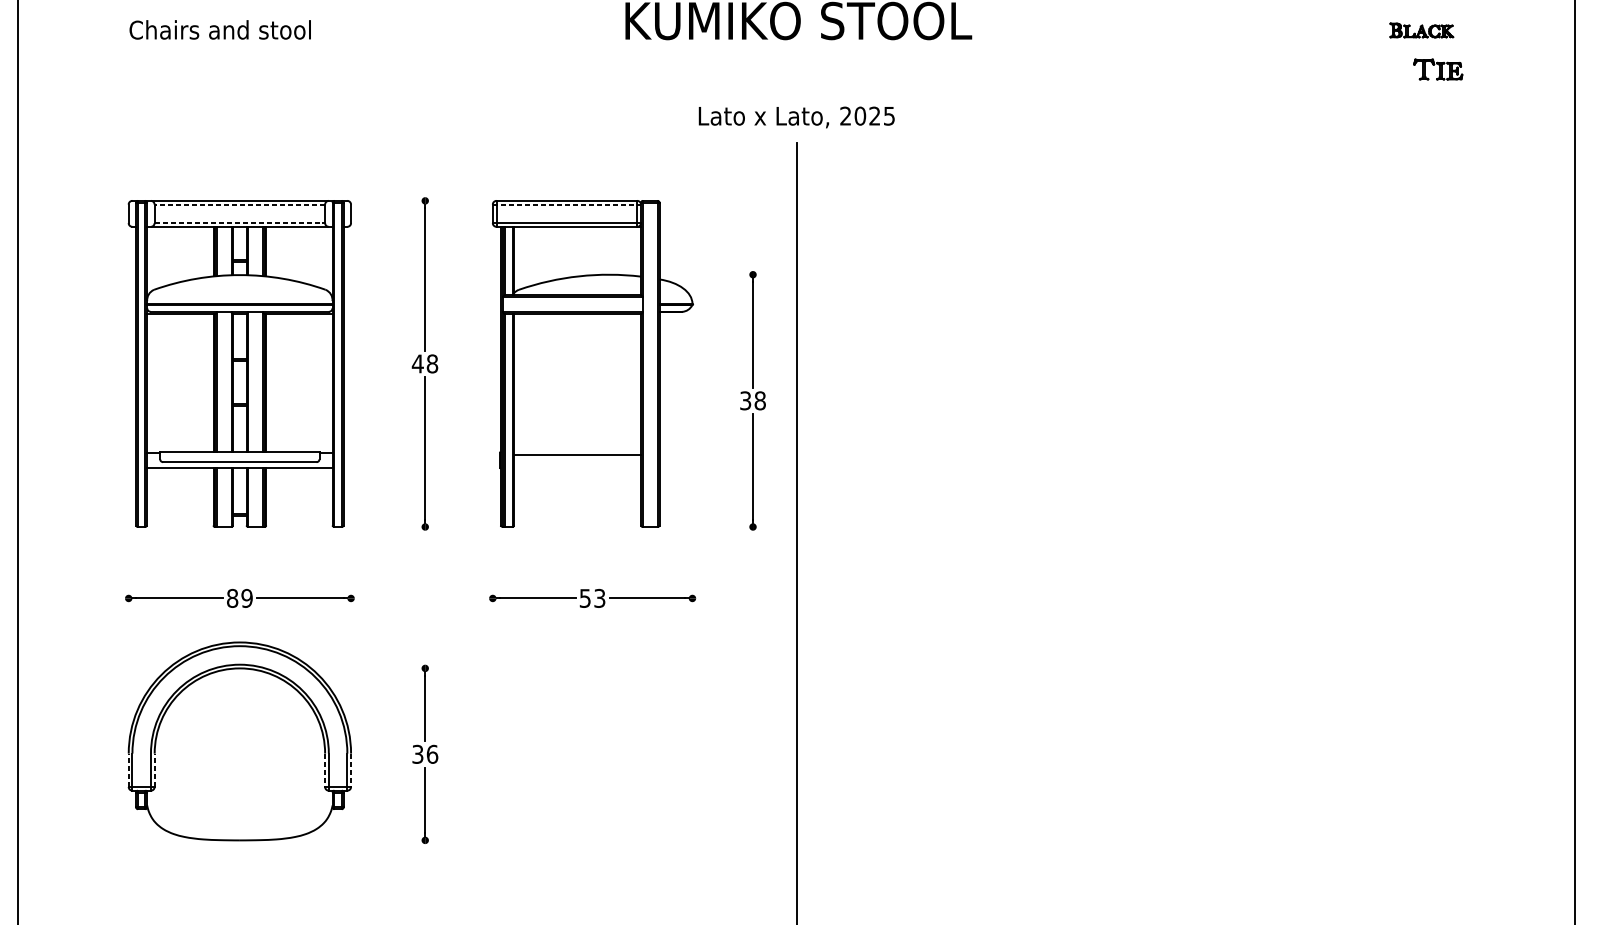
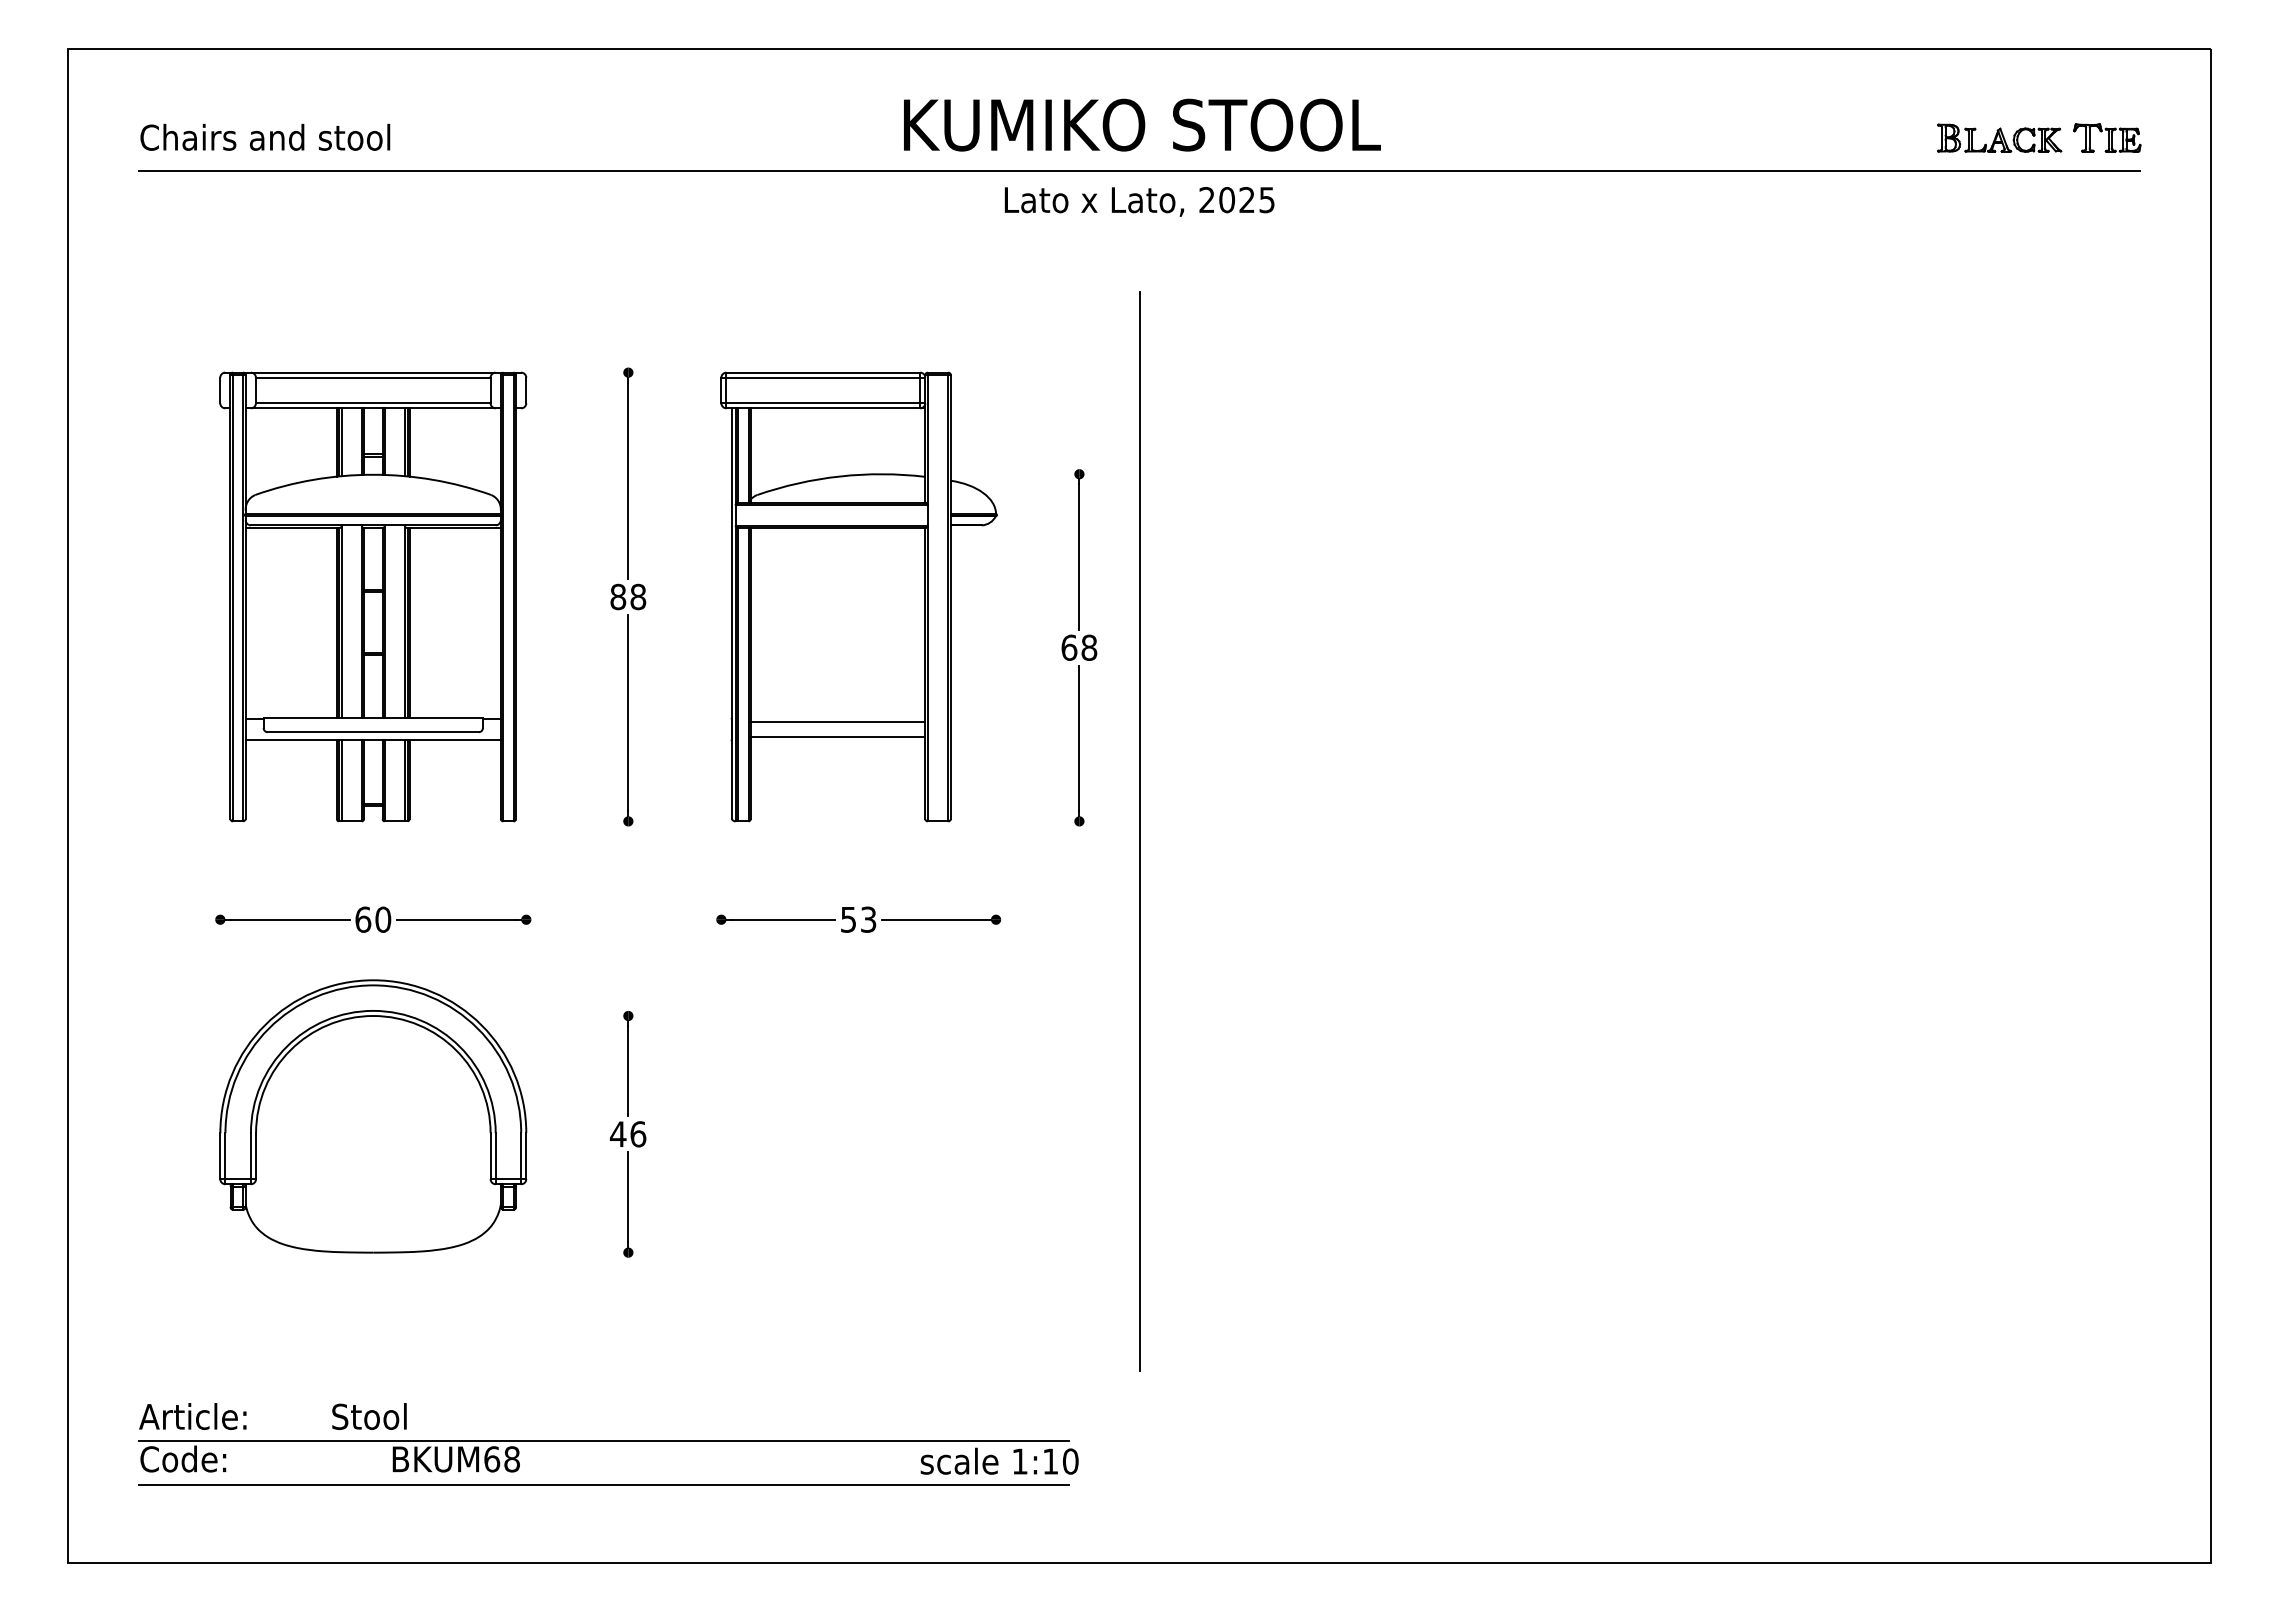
text: (220, 29) -> (265, 136), moved
part: (1421, 30) -> (1999, 137), size x1.43
line: (796, 53) -> (1139, 170), added
part: (1438, 69) -> (2107, 137), moved
text: (796, 117) -> (1139, 201), moved
line: (239, 204) -> (372, 377), dashed -> solid
line: (567, 204) -> (823, 377), dashed -> solid
line: (240, 223) -> (373, 403), dashed -> solid
text: (417, 363) -> (617, 596), 48 -> 88
text: (745, 400) -> (1069, 647), 38 -> 68
line: (577, 466) -> (837, 737), added
text: (240, 598) -> (373, 919), 89 -> 60
text: (417, 754) -> (617, 1134), 36 -> 46
line: (128, 770) -> (220, 1156), dashed -> solid
line: (155, 770) -> (256, 1156), dashed -> solid
line: (325, 770) -> (490, 1156), dashed -> solid
line: (351, 770) -> (526, 1156), dashed -> solid

